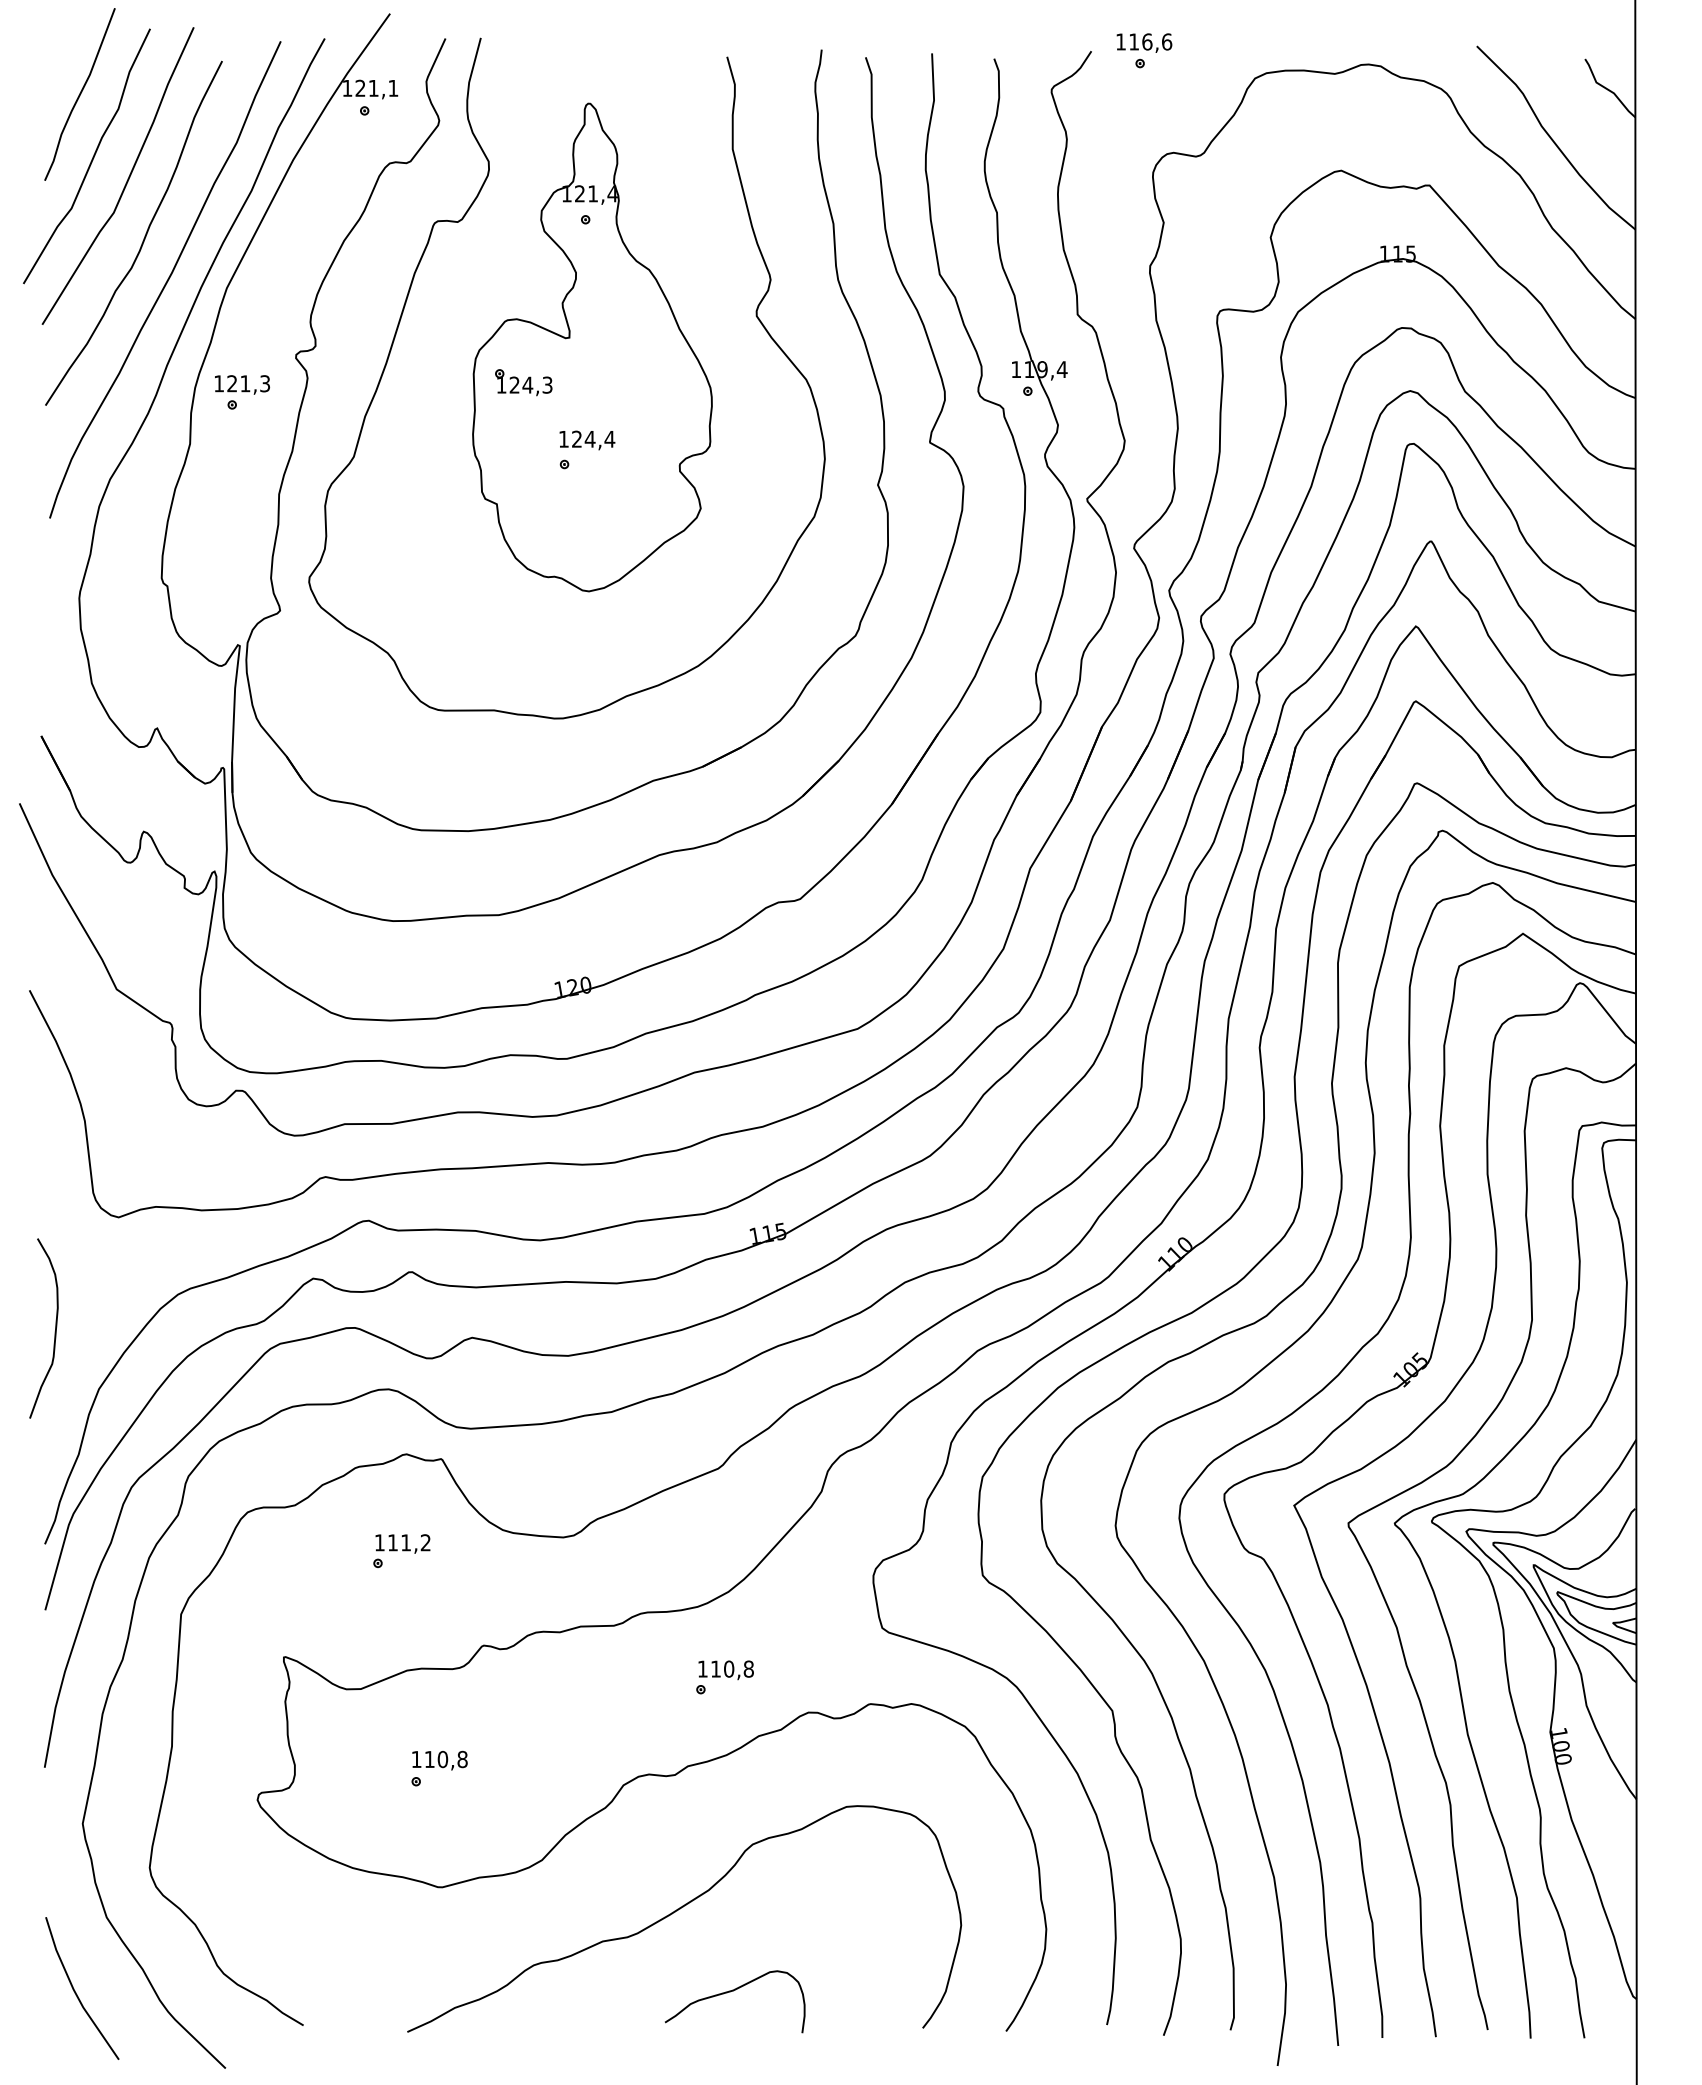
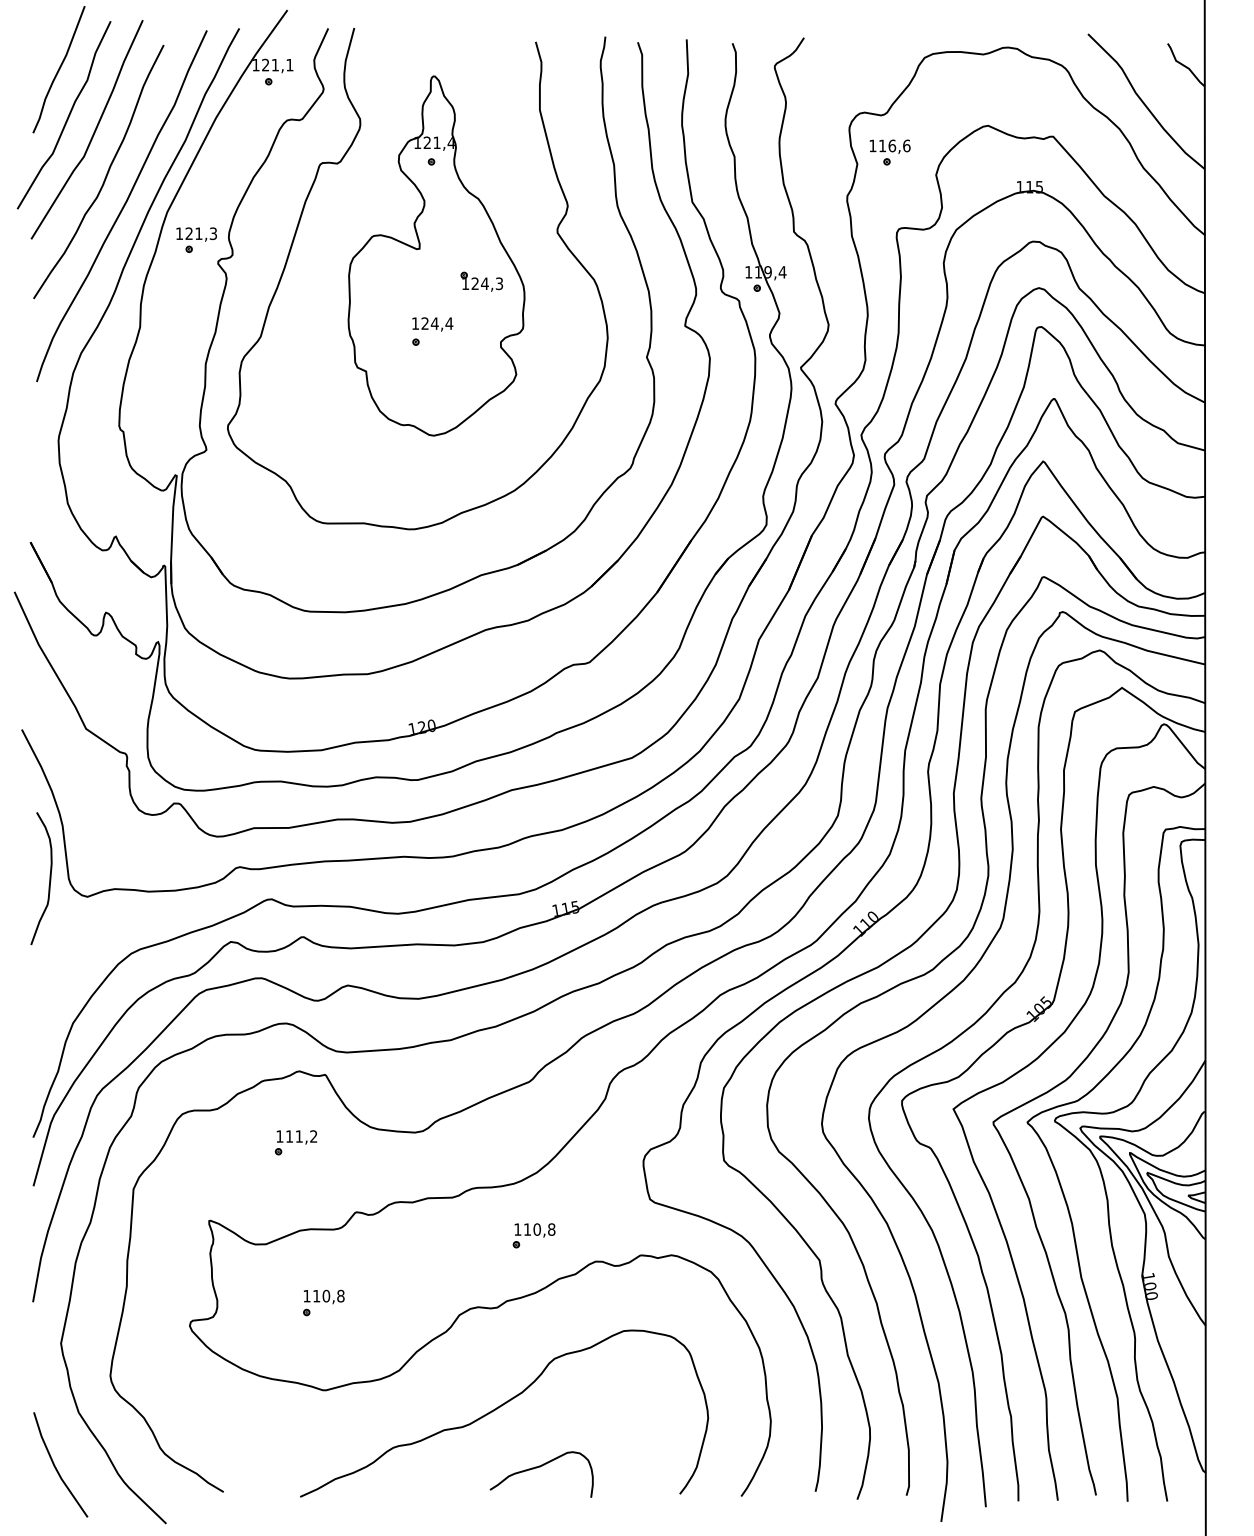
part: (1143, 50) -> (889, 152), moved
part: (523, 382) -> (481, 281), moved
part: (242, 391) -> (196, 239), moved
curve: (54, 1328) -> (49, 878), moved

